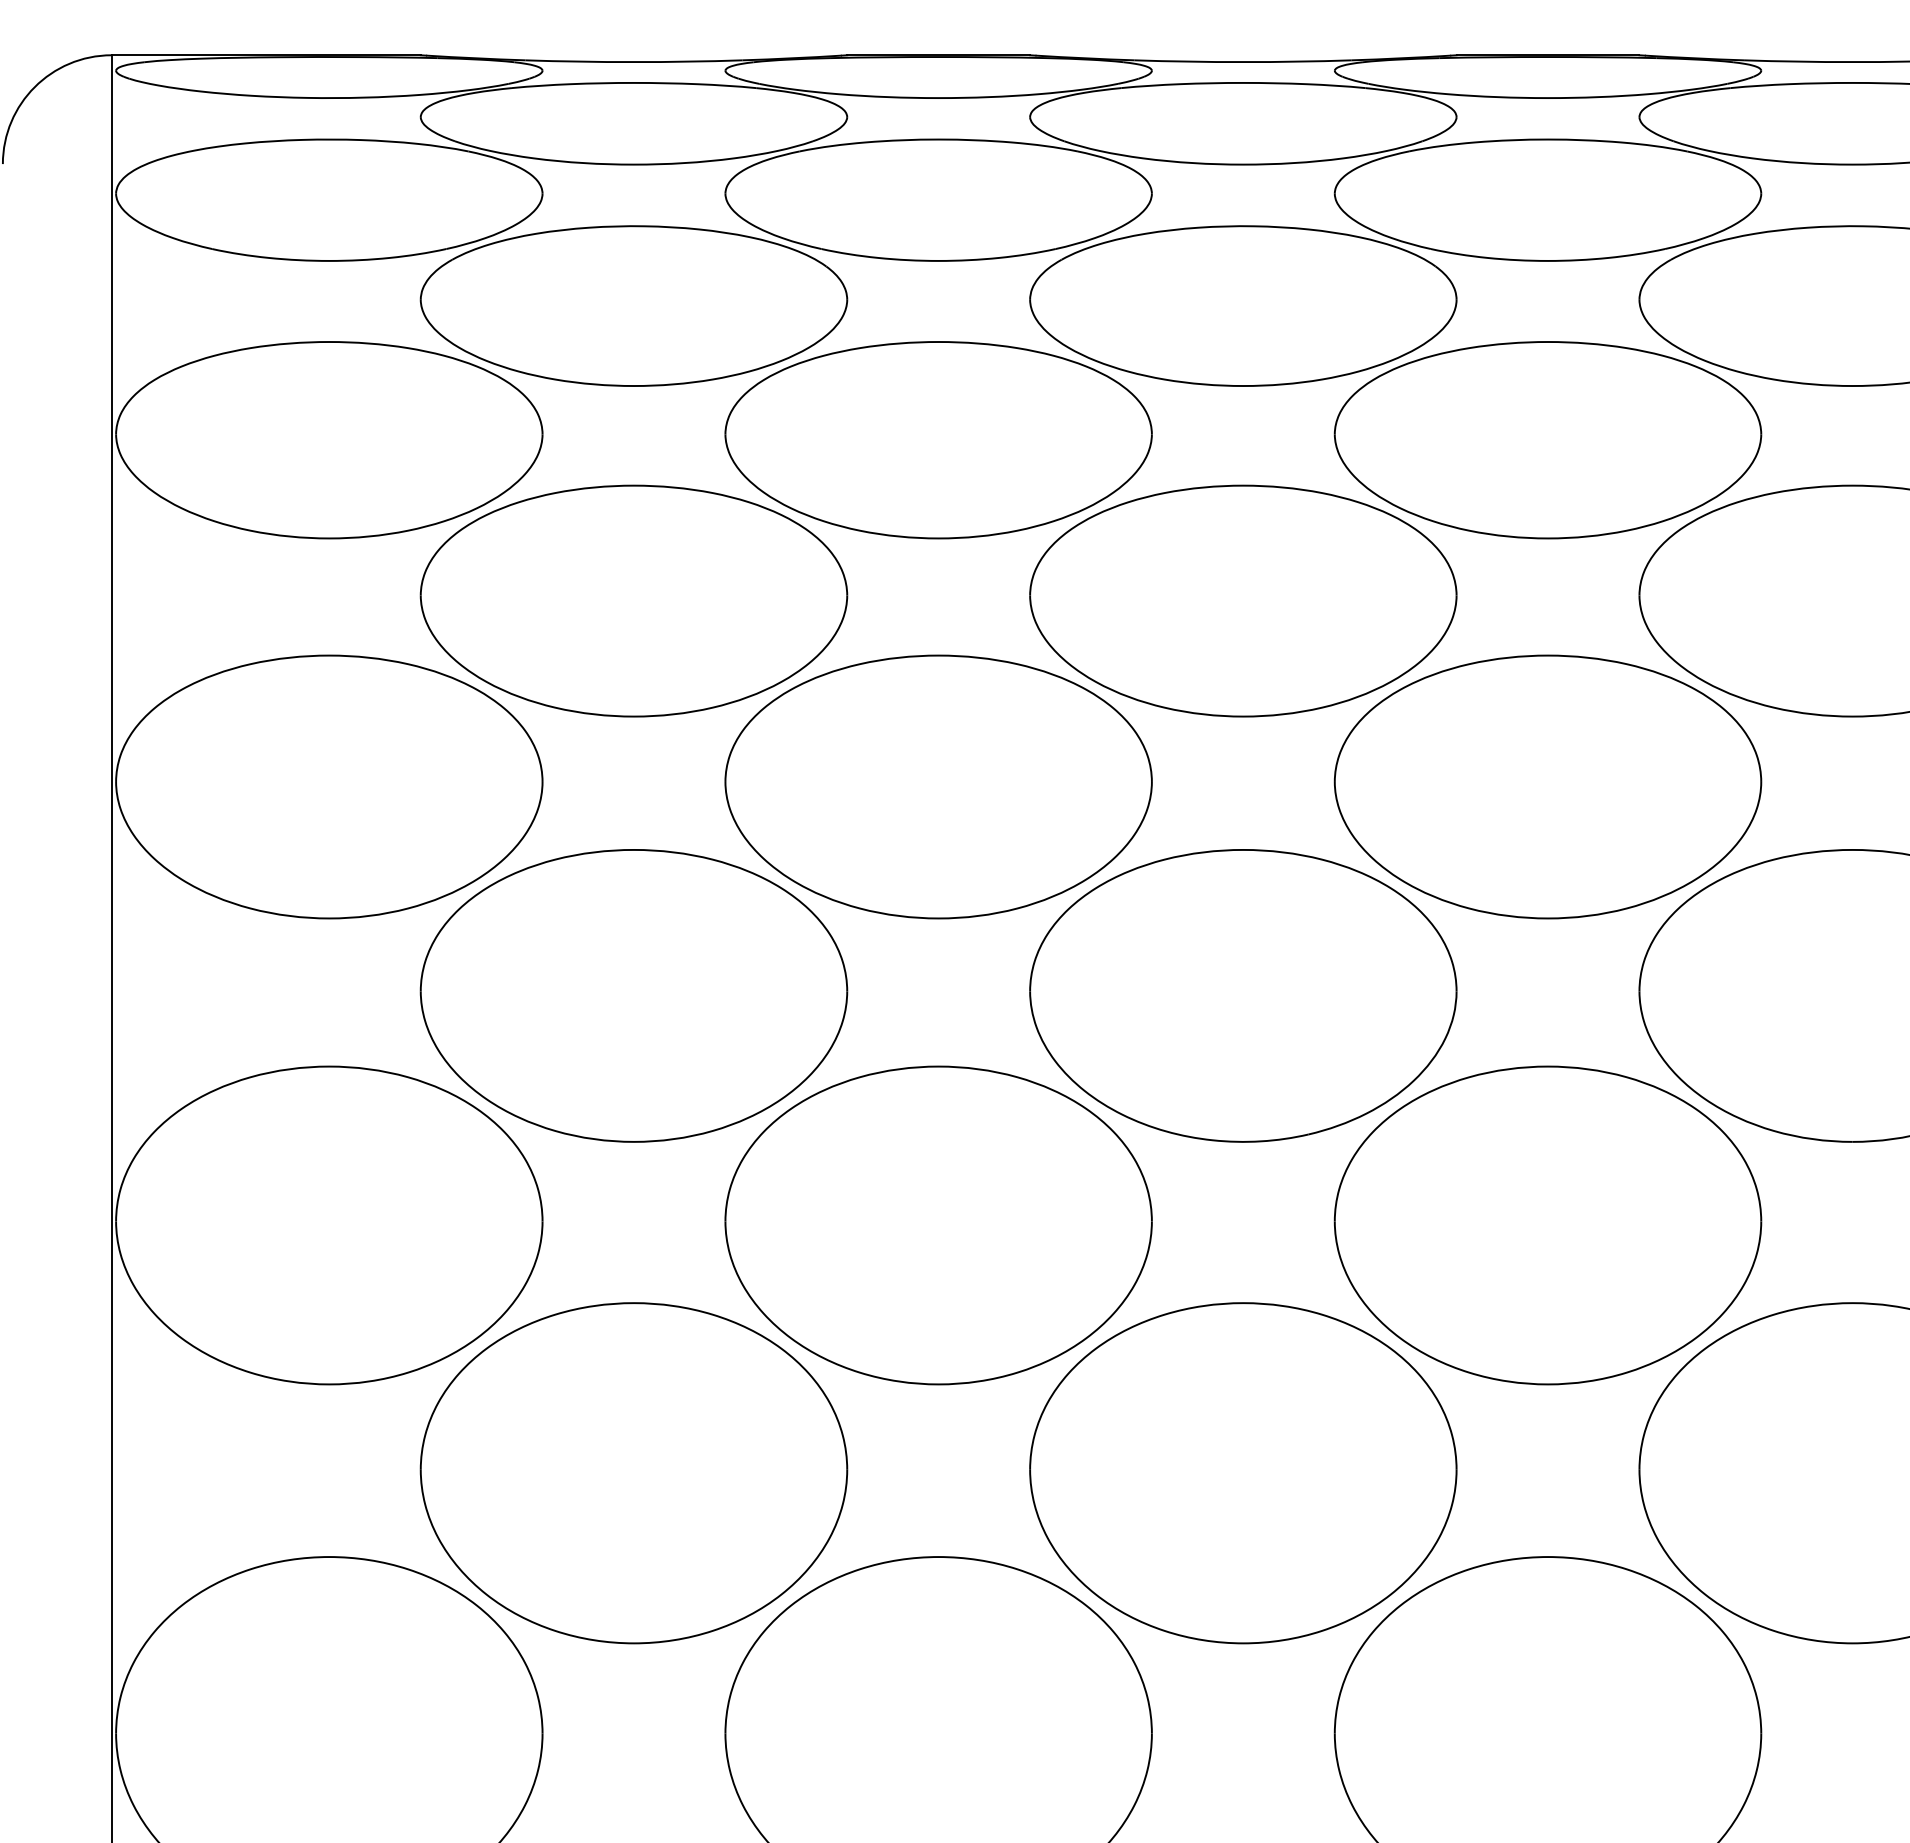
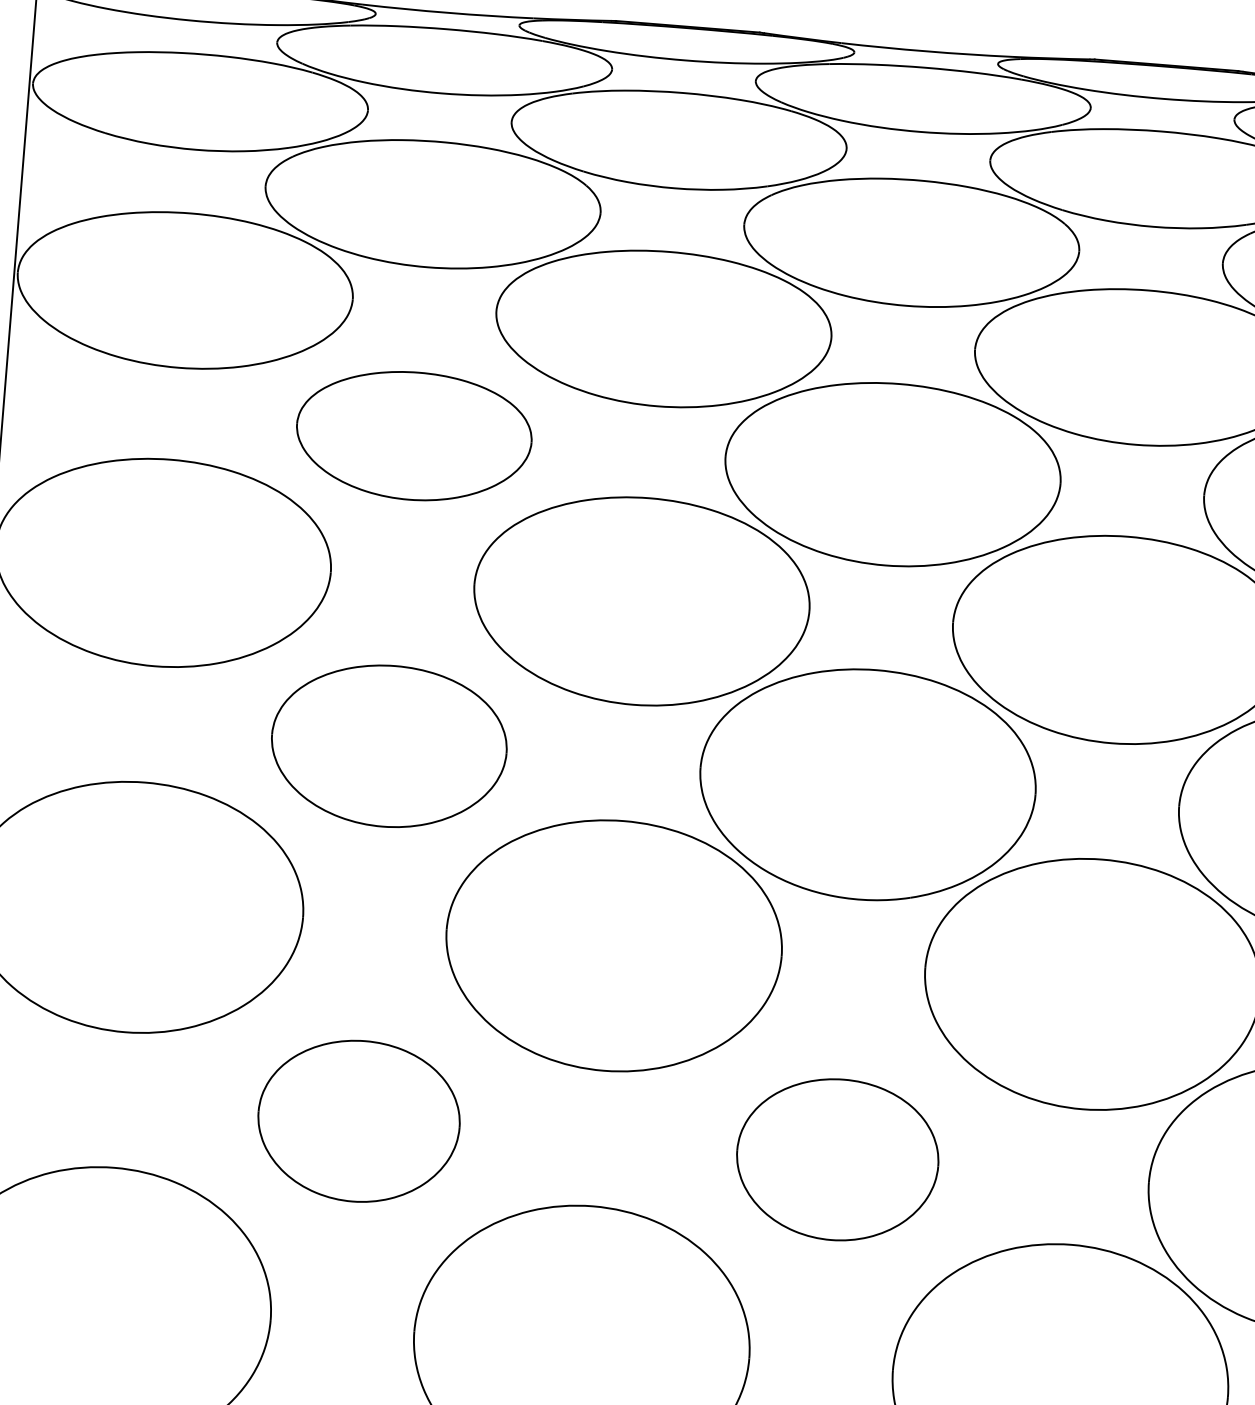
part: (633, 600) -> (413, 435), size x0.7
part: (633, 995) -> (388, 745), size x0.7
part: (633, 1473) -> (358, 1121), size x0.6
part: (1243, 1473) -> (837, 1159), size x0.6

